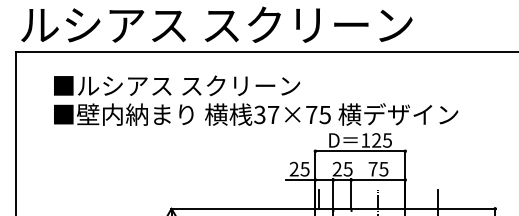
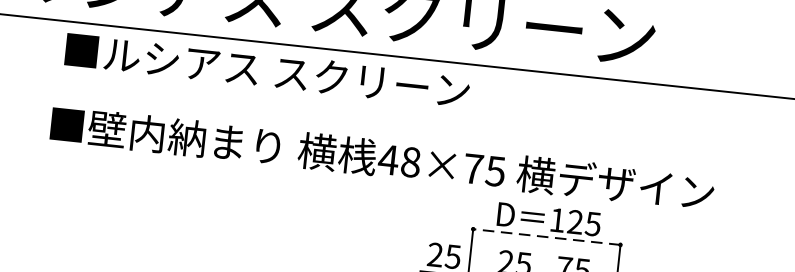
text: (177, 85) -> (268, 70), moved
text: (266, 114) -> (399, 160), 37×75 -> 48×75
line: (360, 151) -> (547, 237), solid -> dashed

